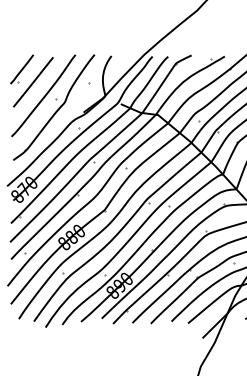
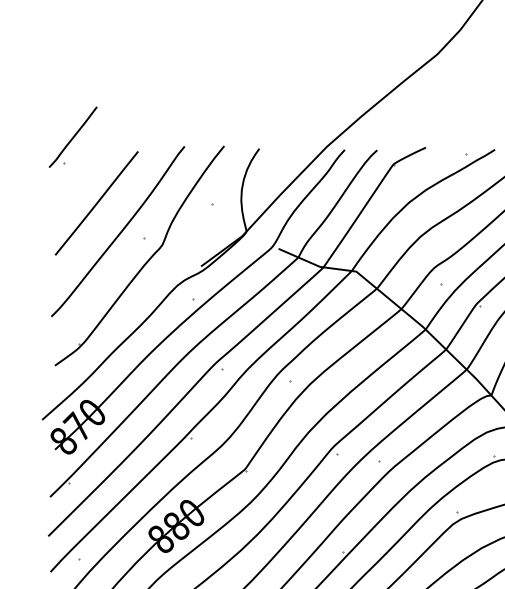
part: (21, 69) -> (71, 137), moved

